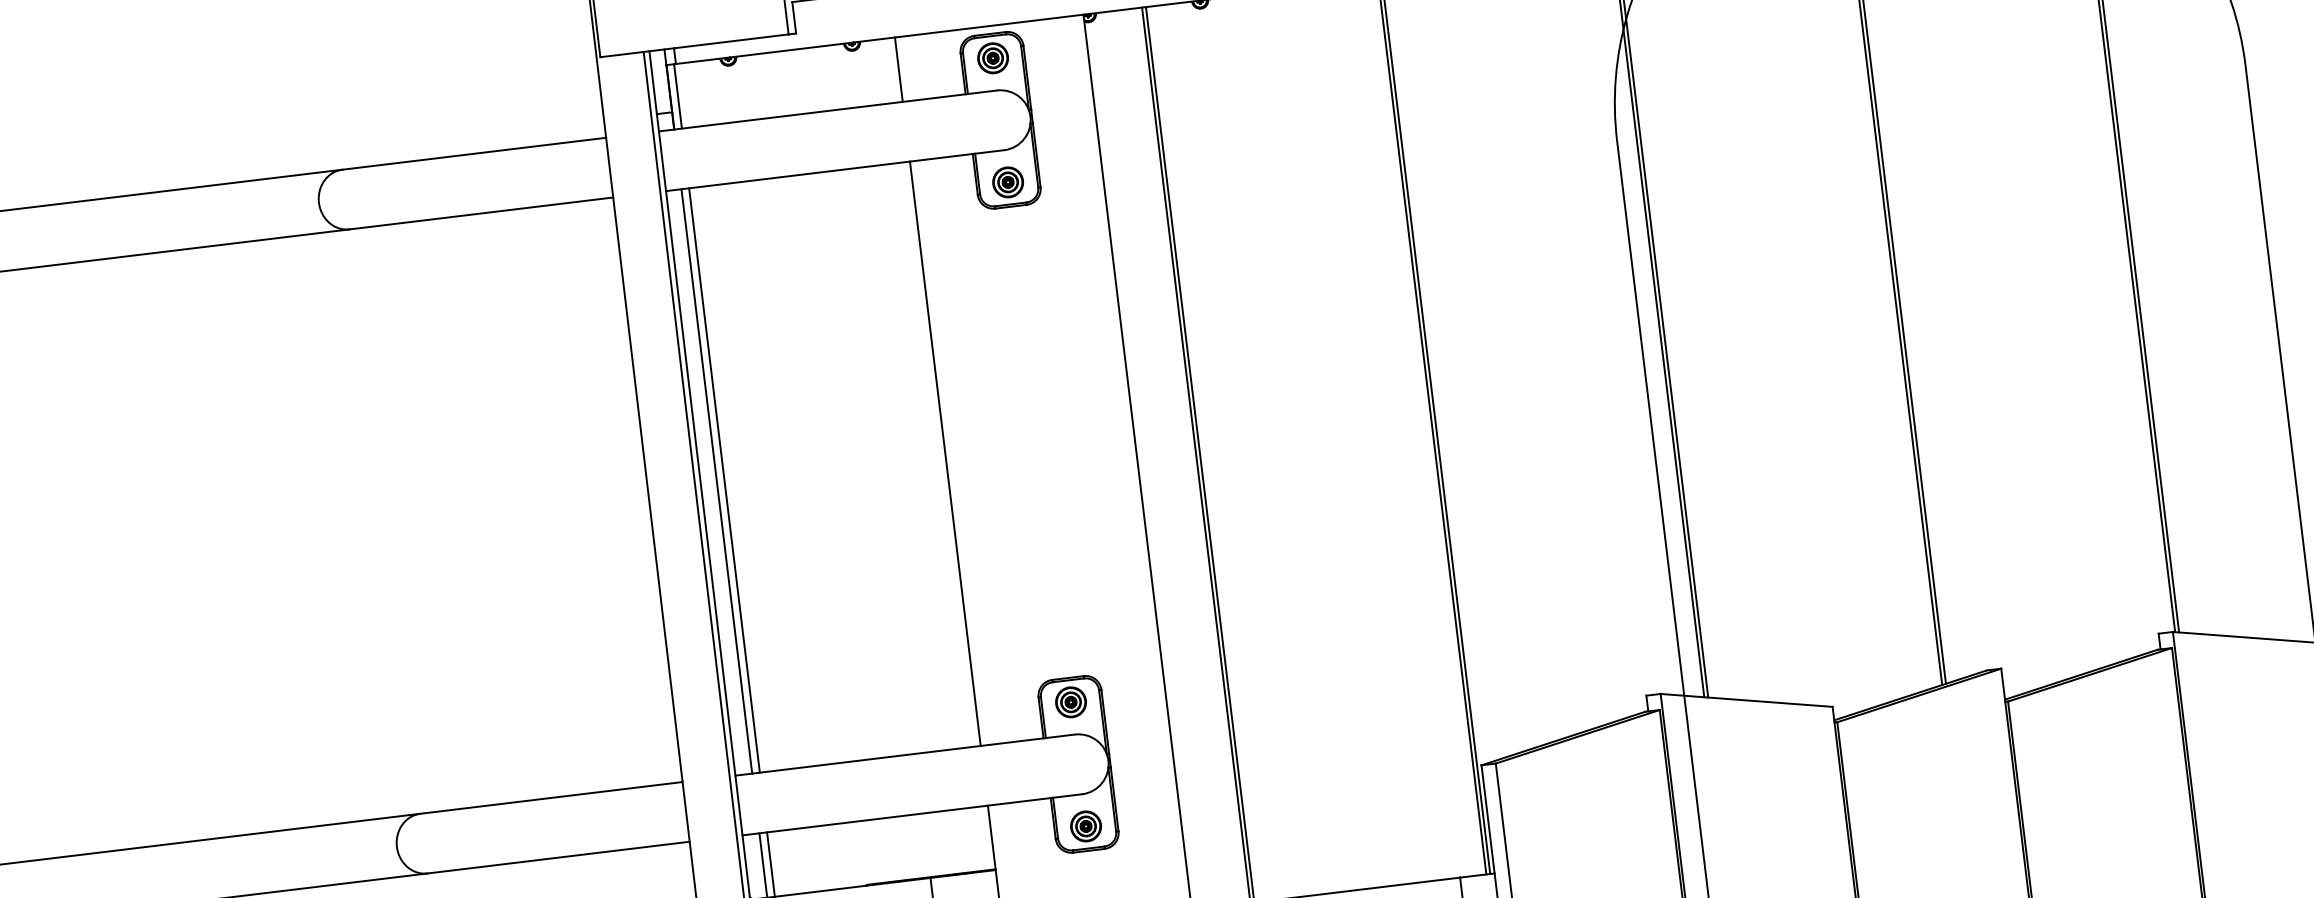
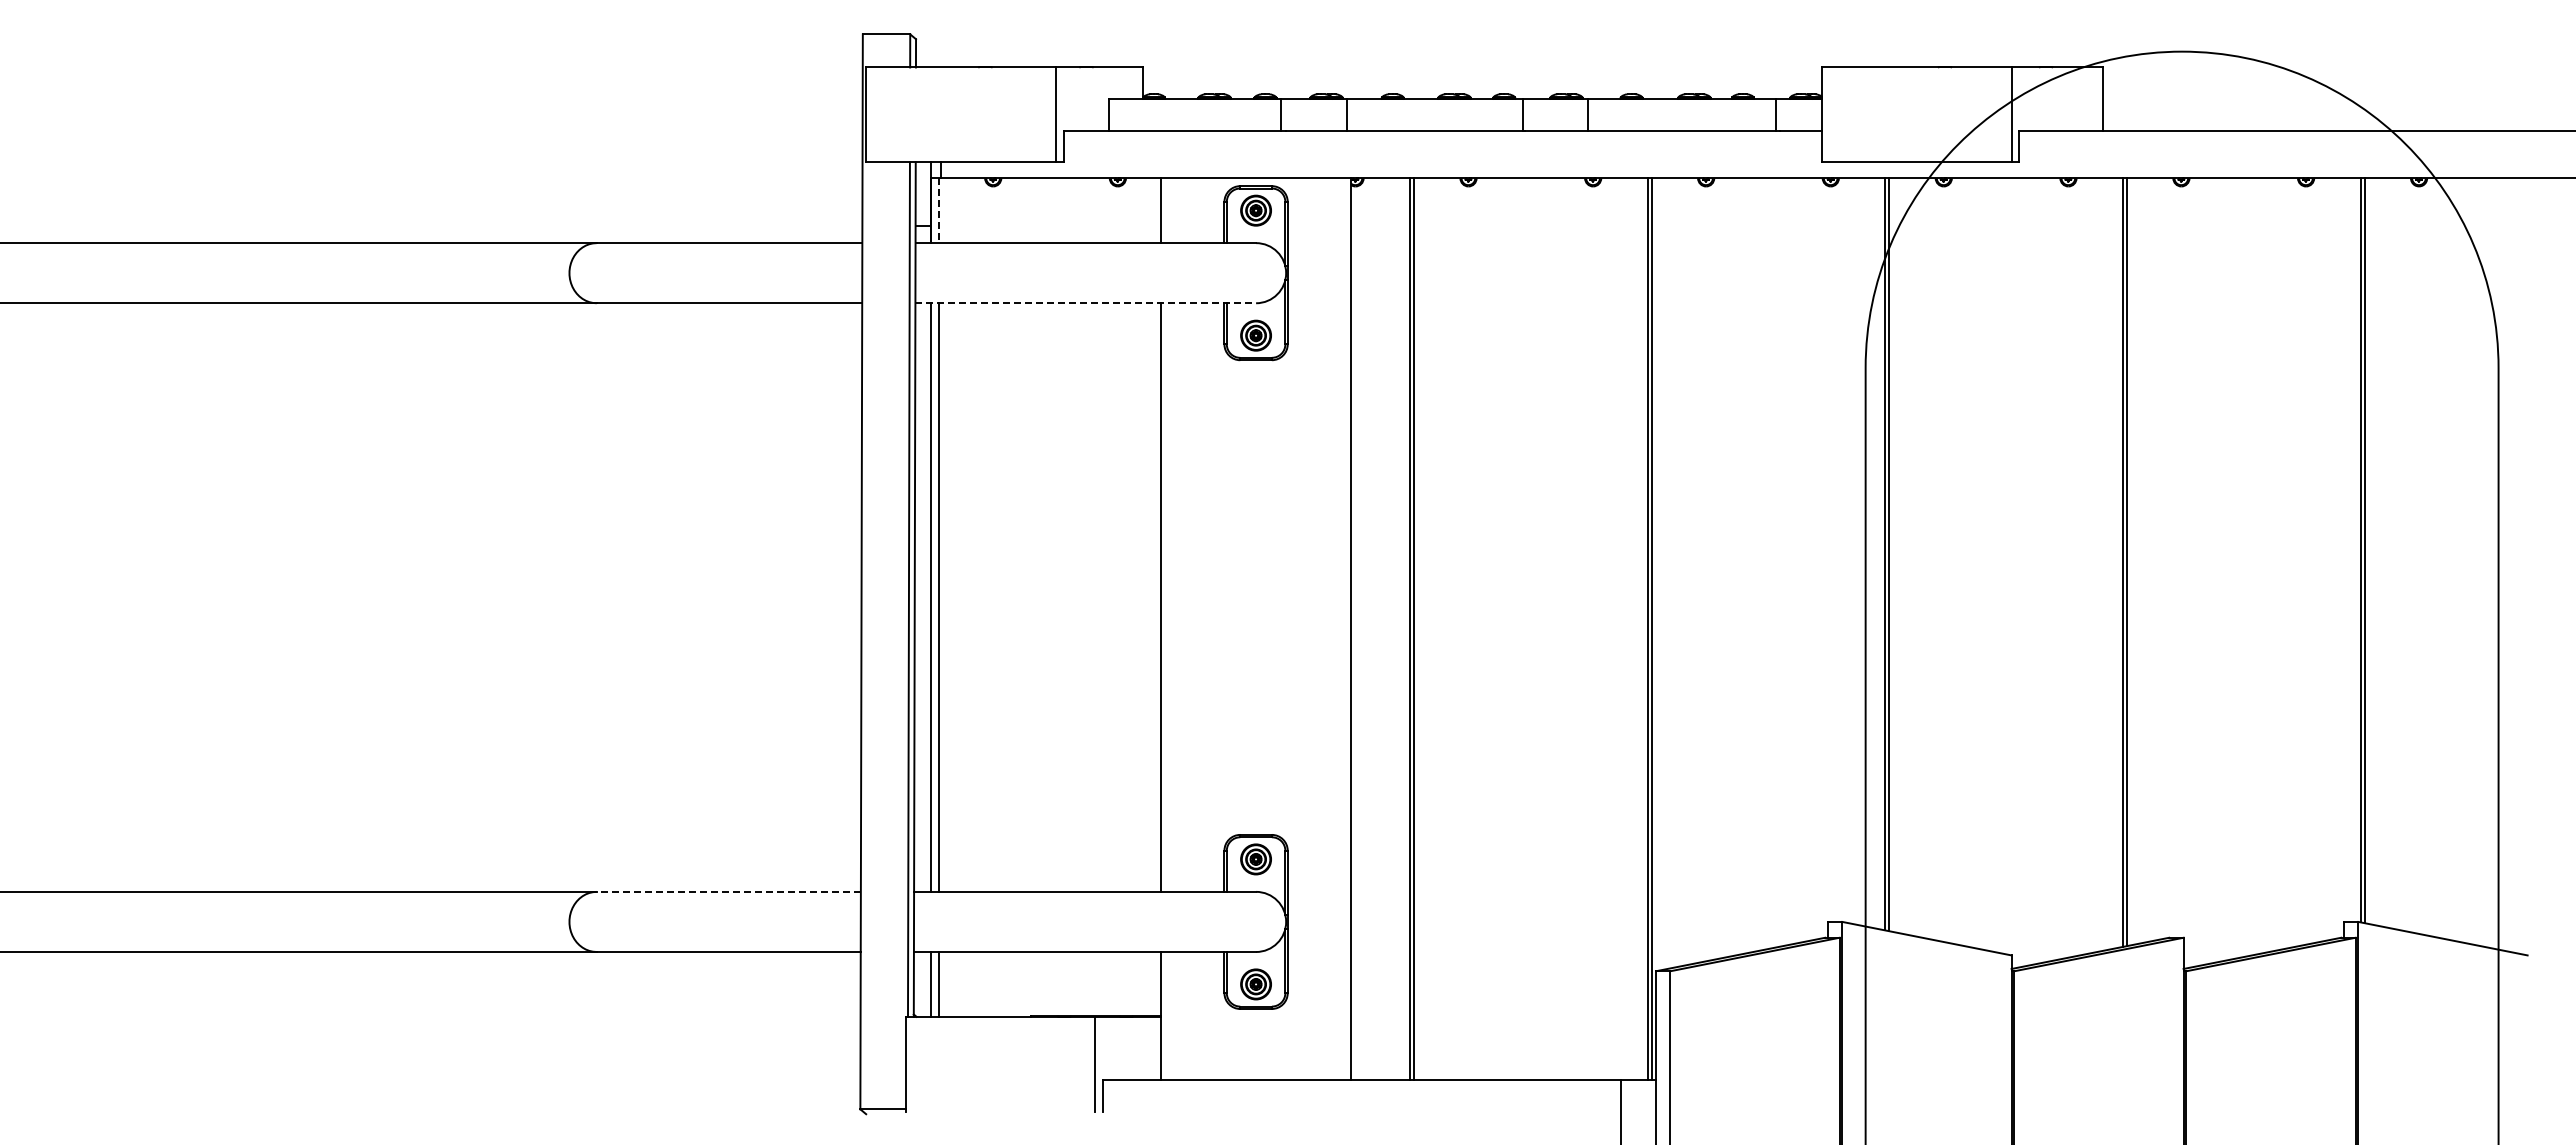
line: (677, 97) -> (938, 211), solid -> dashed
line: (835, 170) -> (1086, 303), solid -> dashed
line: (551, 797) -> (728, 891), solid -> dashed

